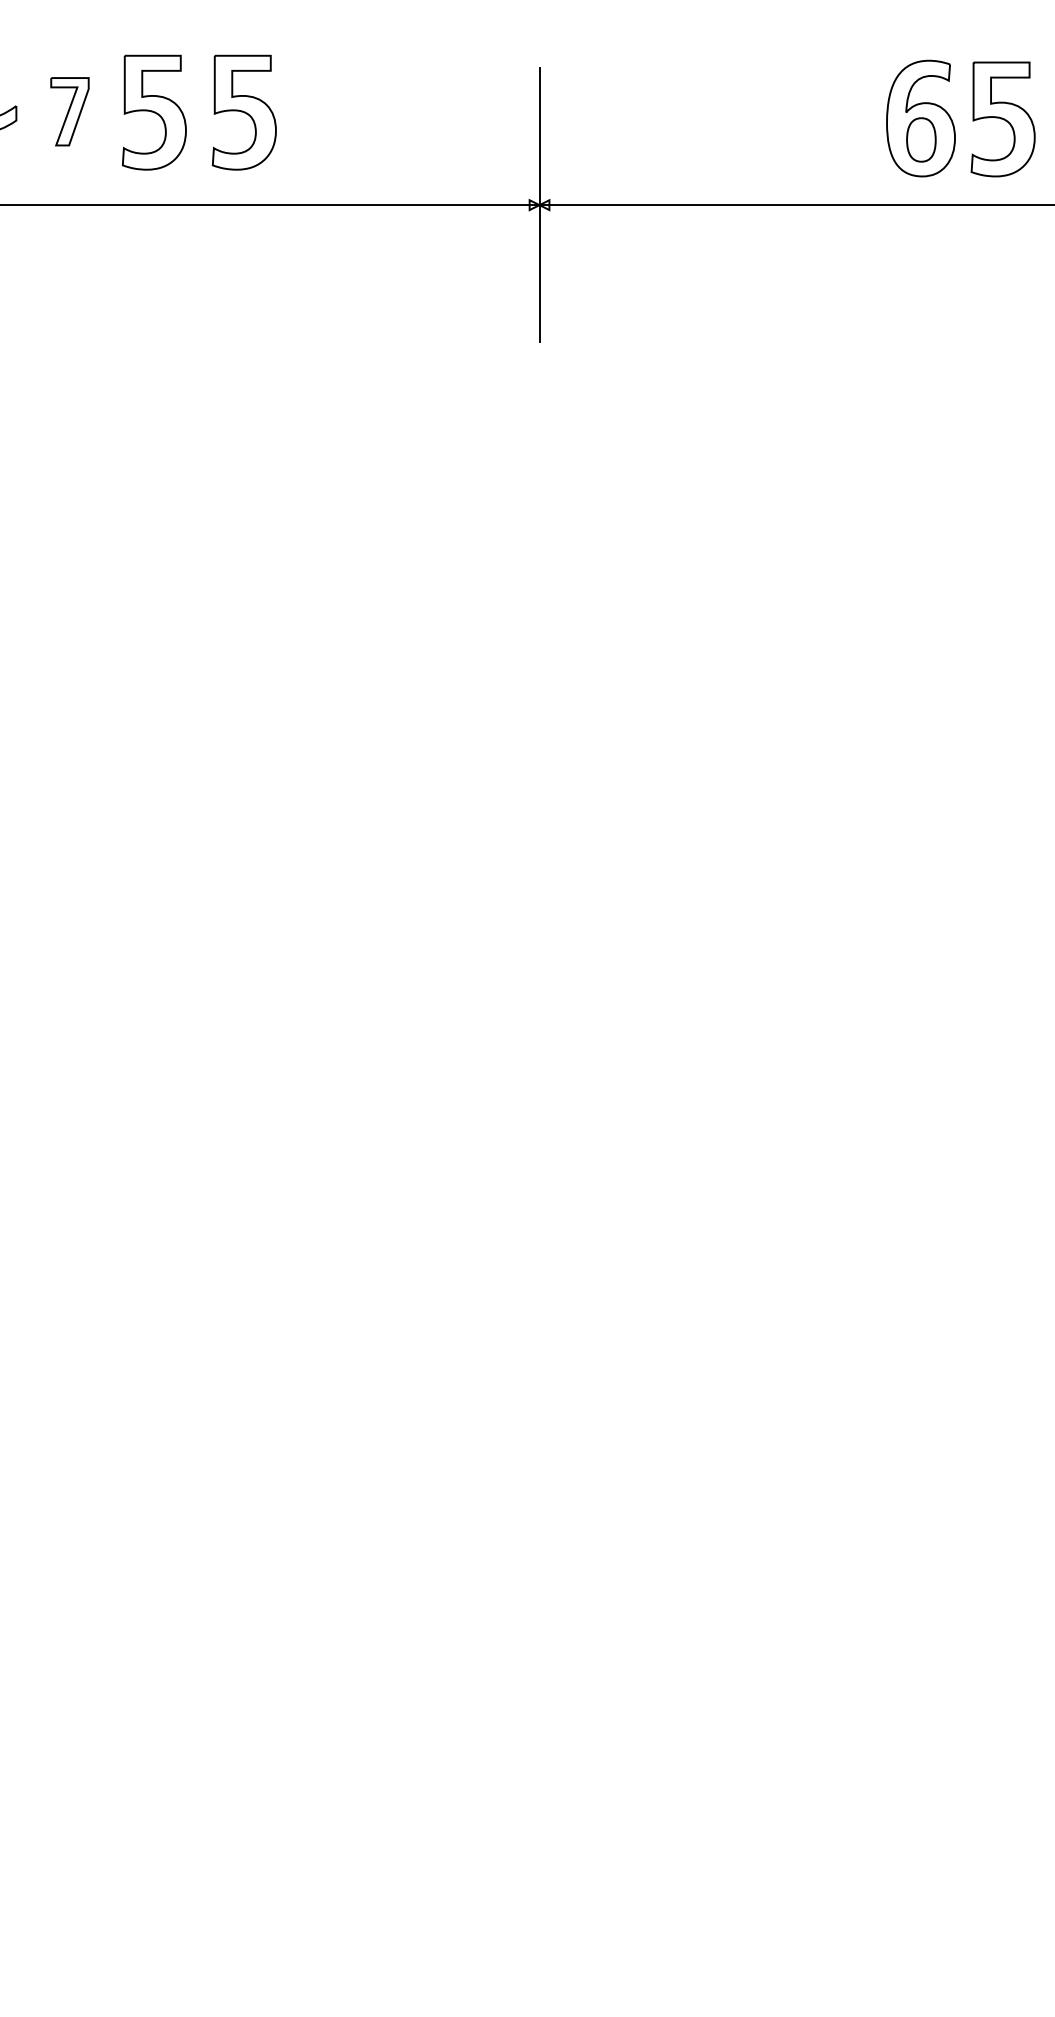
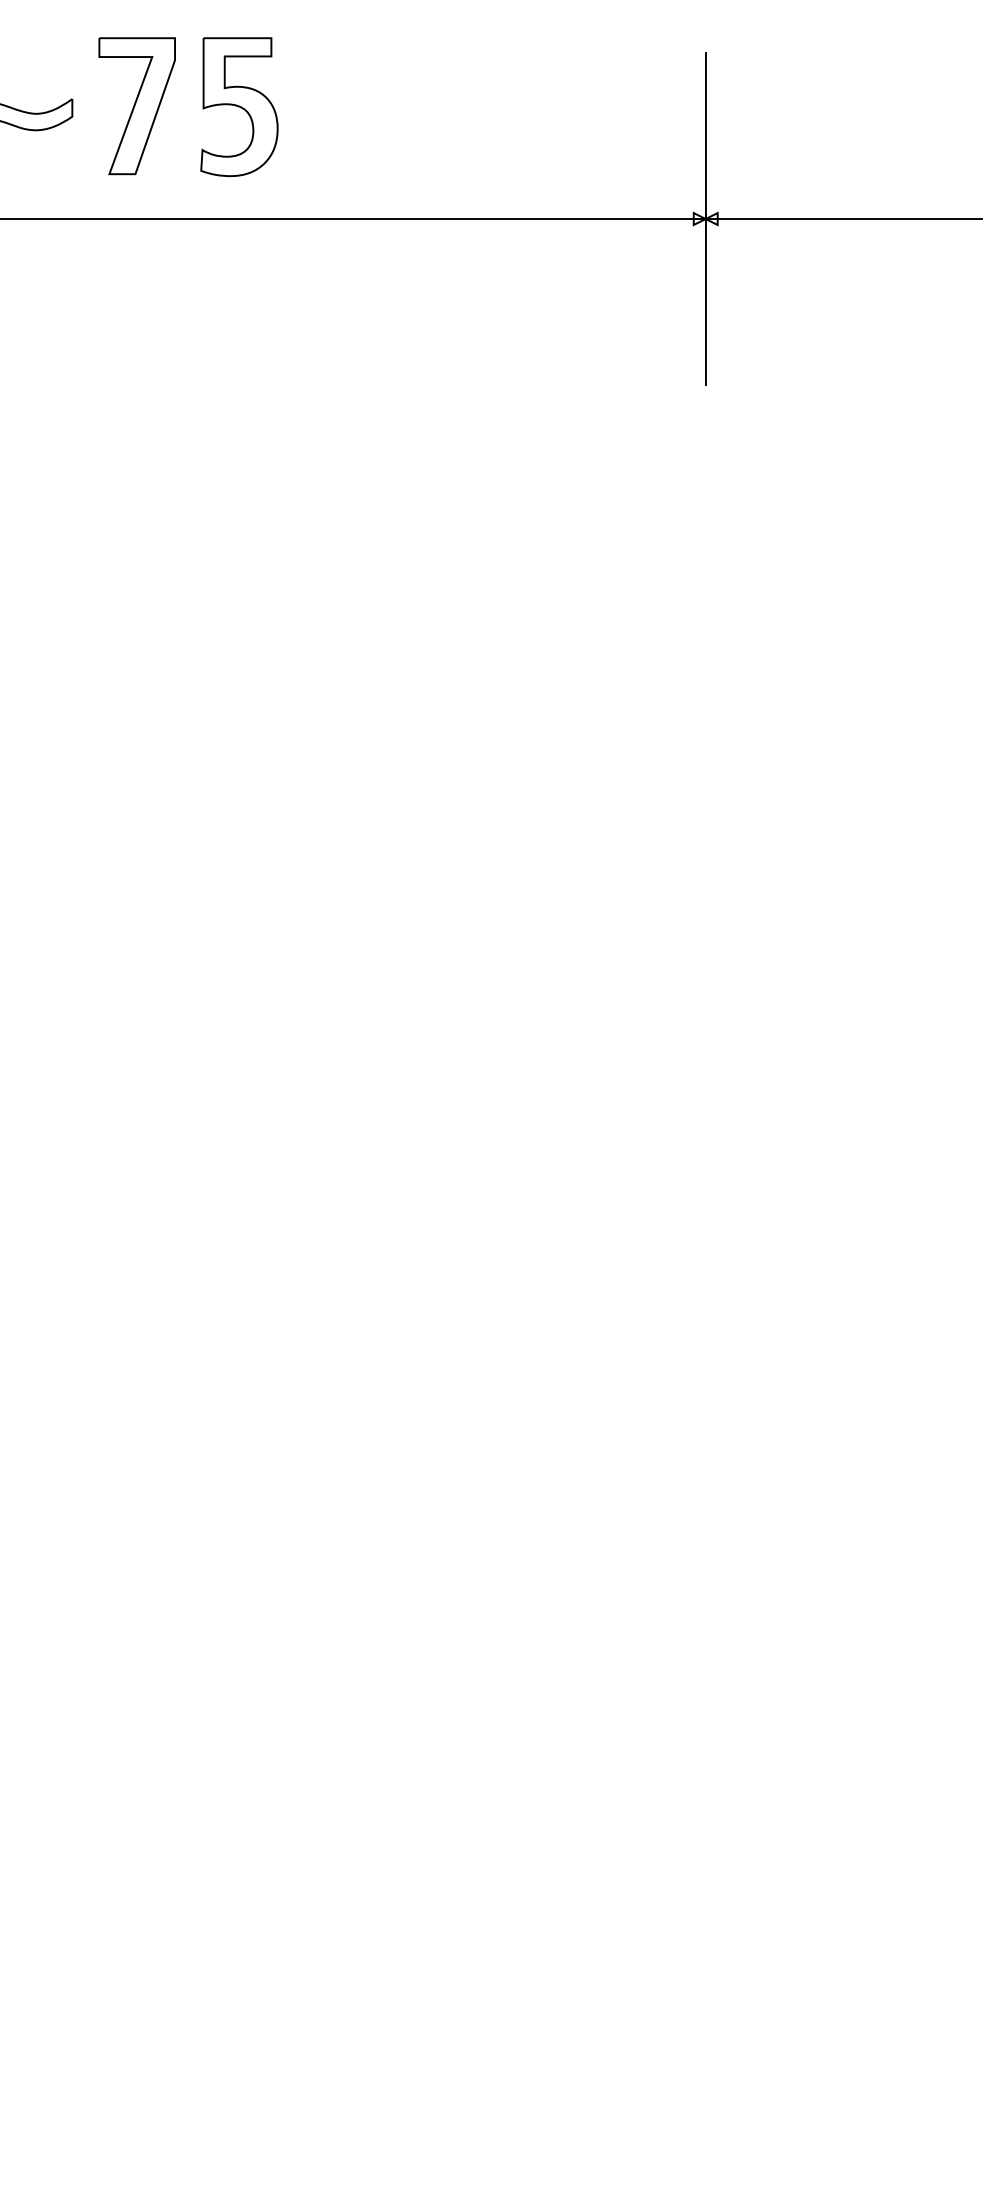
part: (69, 111) -> (136, 105), size x1.67
part: (243, 112) -> (347, 106), removed

